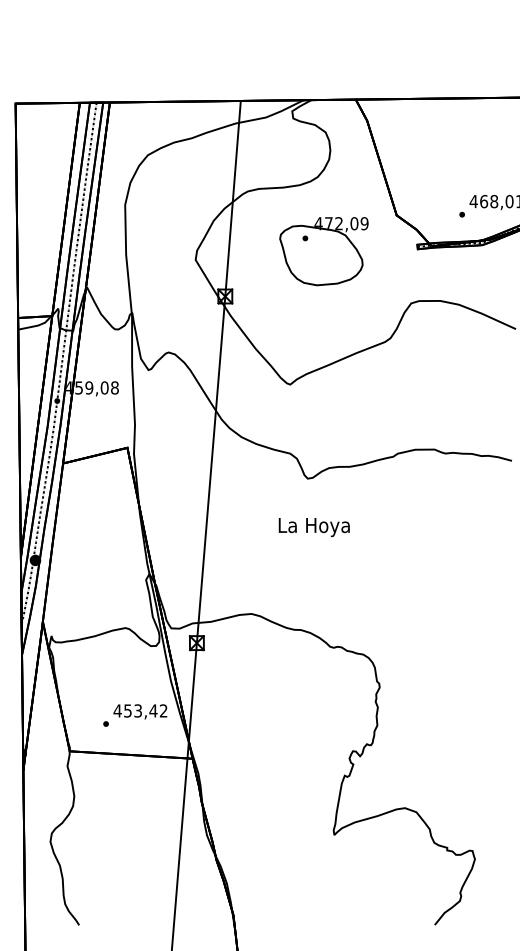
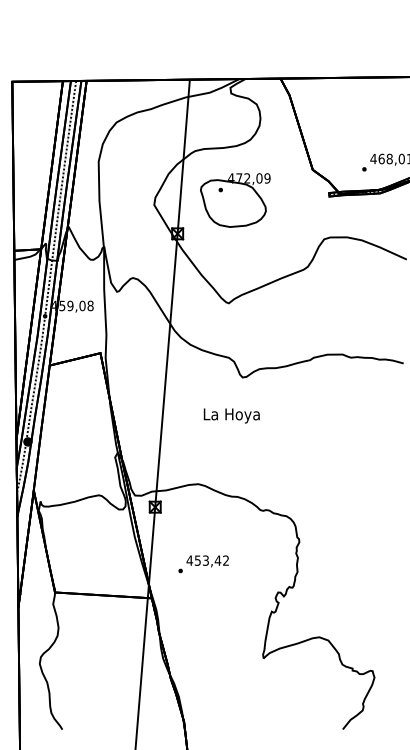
part: (324, 251) -> (235, 200), moved
text: (313, 526) -> (231, 415), moved
text: (135, 715) -> (203, 564), moved

